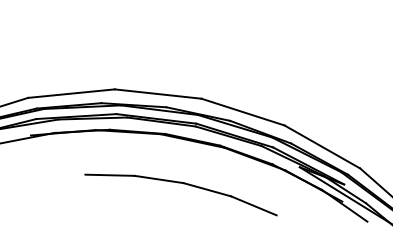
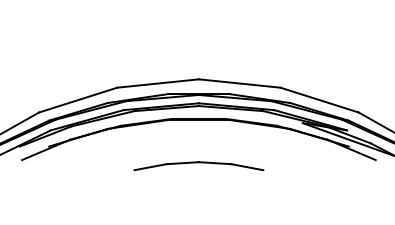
part: (182, 188) -> (198, 165), size x0.7

